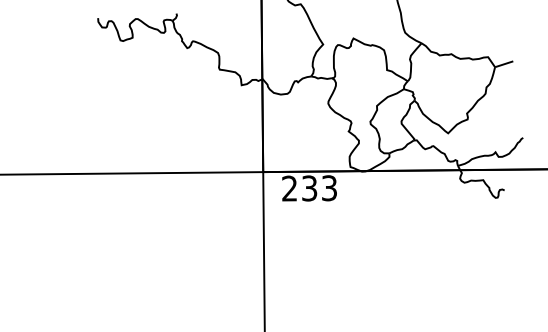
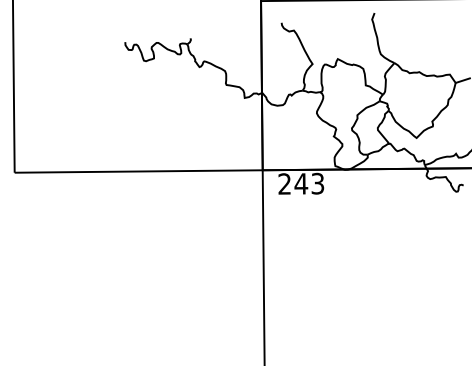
text: (309, 187) -> (301, 183), 233 -> 243

